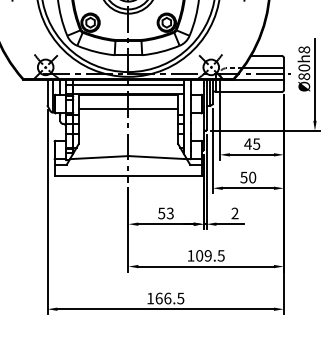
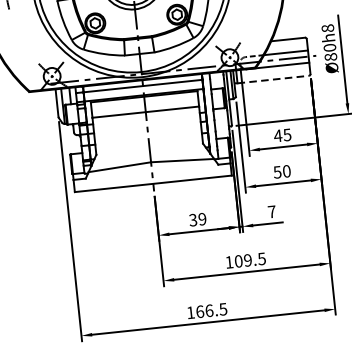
line: (249, 91) -> (273, 79), solid -> dashed
text: (165, 213) -> (197, 219), 53 -> 39
text: (234, 213) -> (271, 211), 2 -> 7

